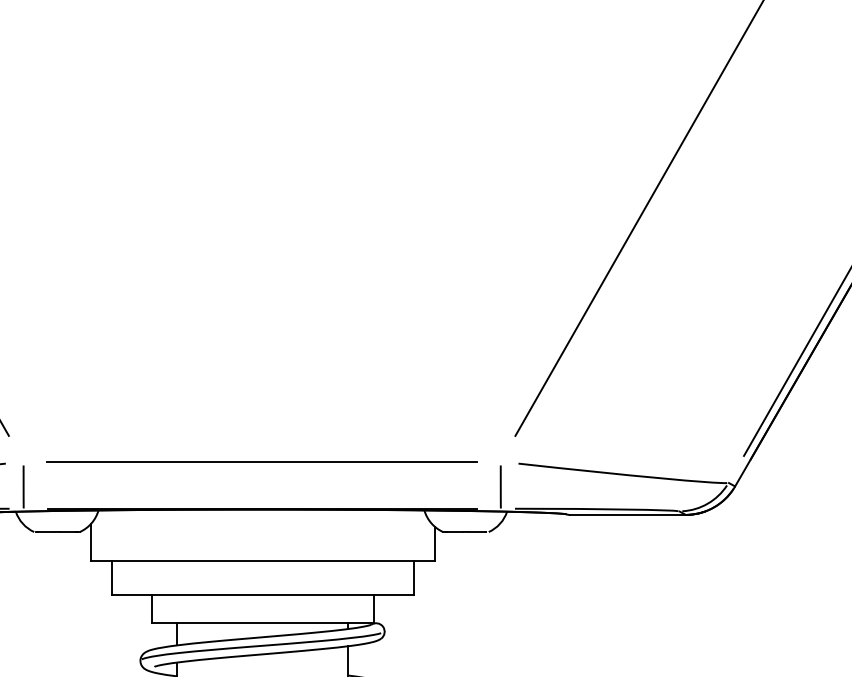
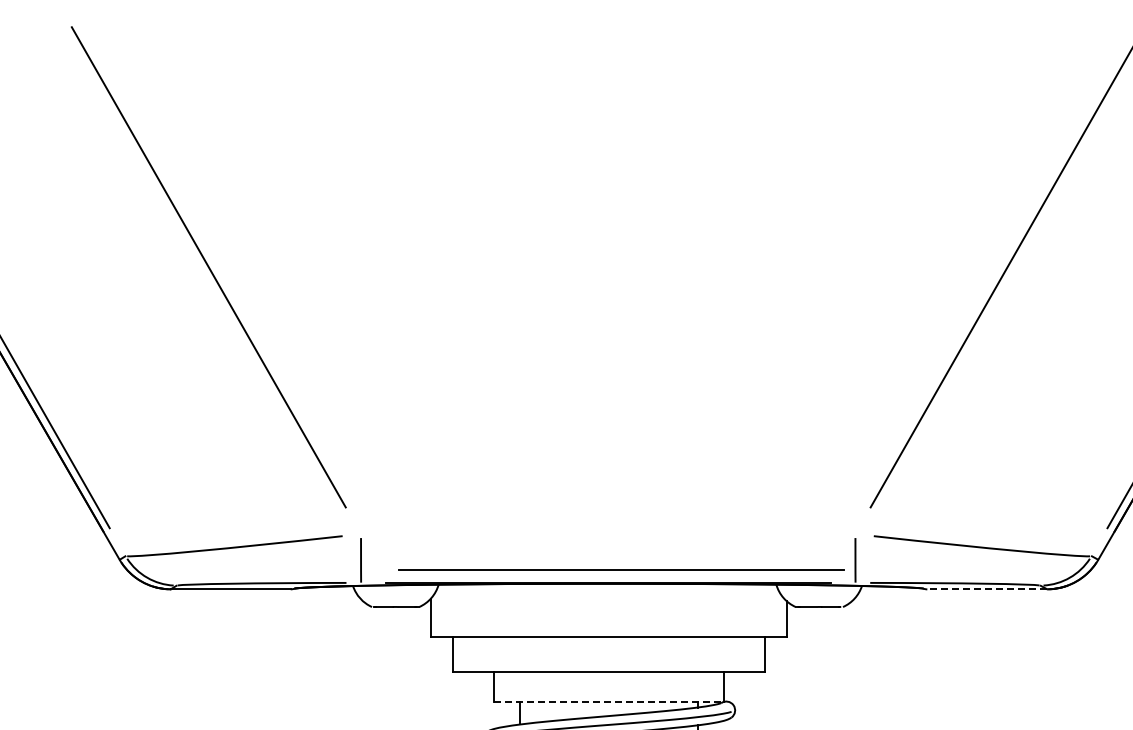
line: (262, 461) -> (621, 569), moved
line: (628, 515) -> (987, 589), solid -> dashed
line: (263, 623) -> (609, 701), solid -> dashed

